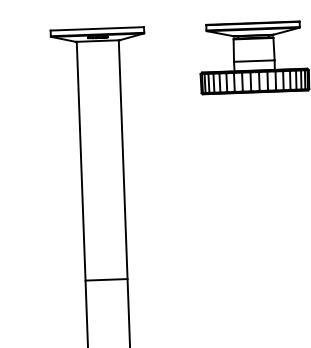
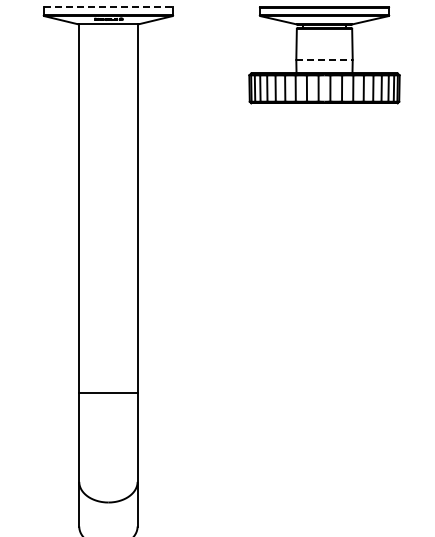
line: (97, 29) -> (108, 7), solid -> dashed
line: (255, 60) -> (325, 59), solid -> dashed
line: (106, 279) -> (108, 392), moved

